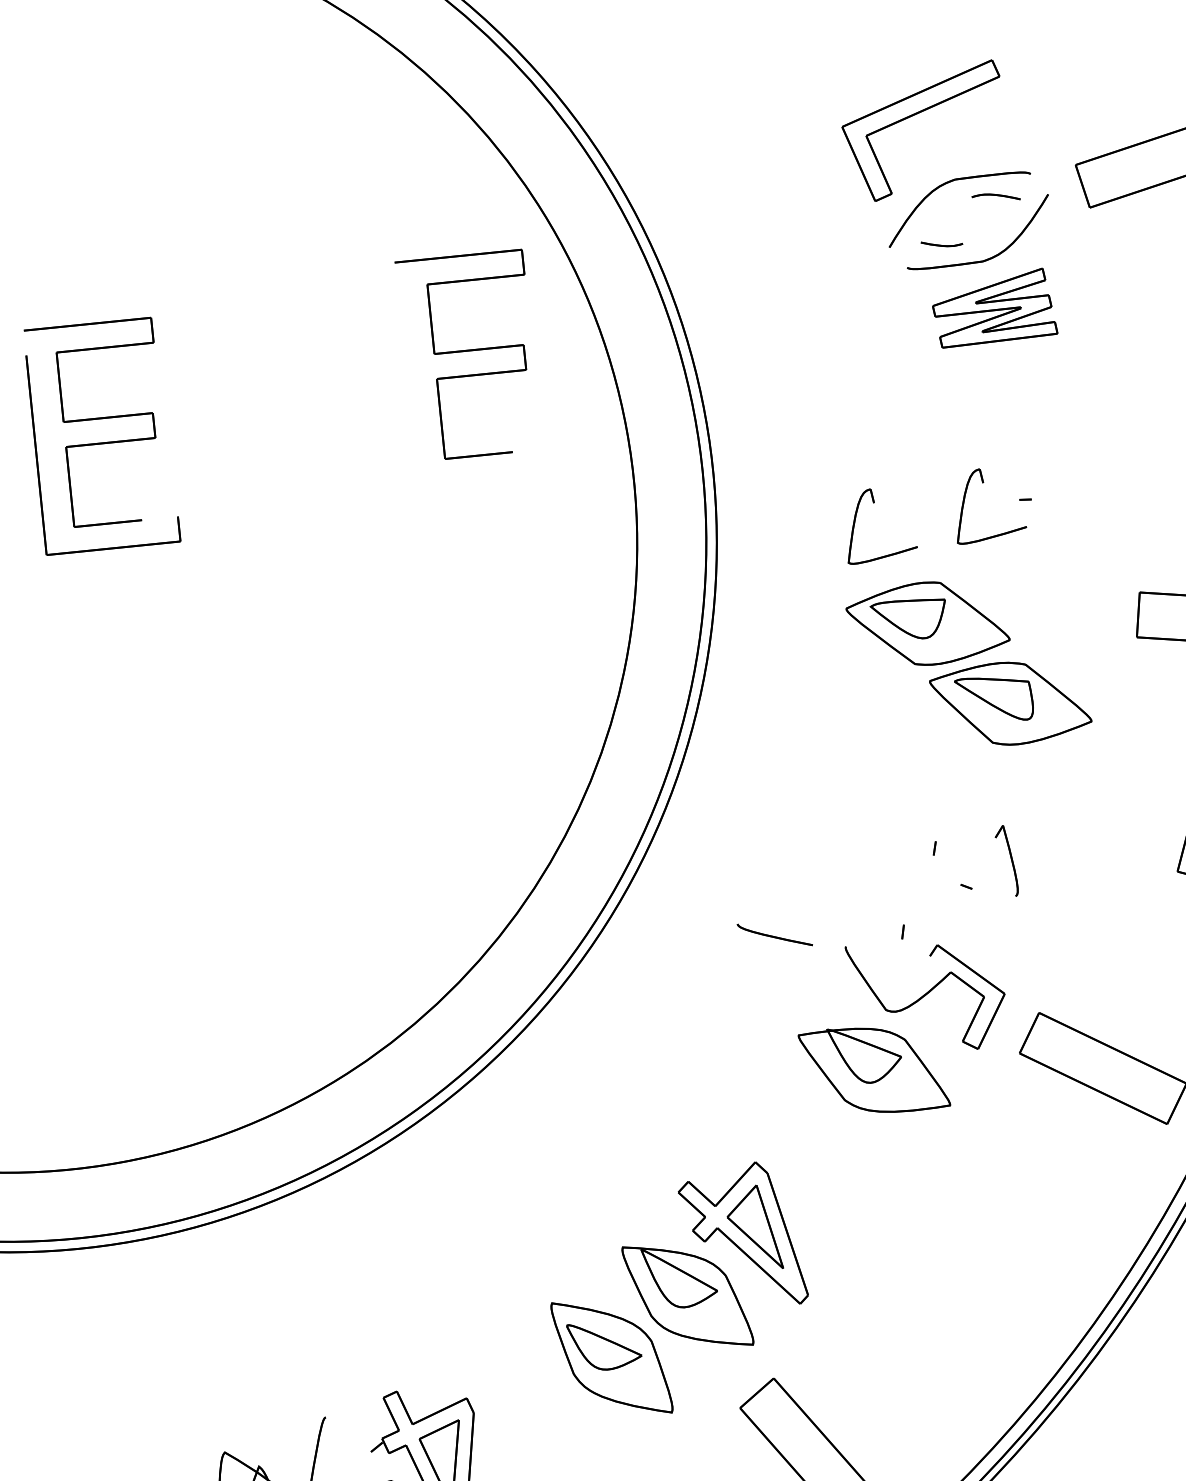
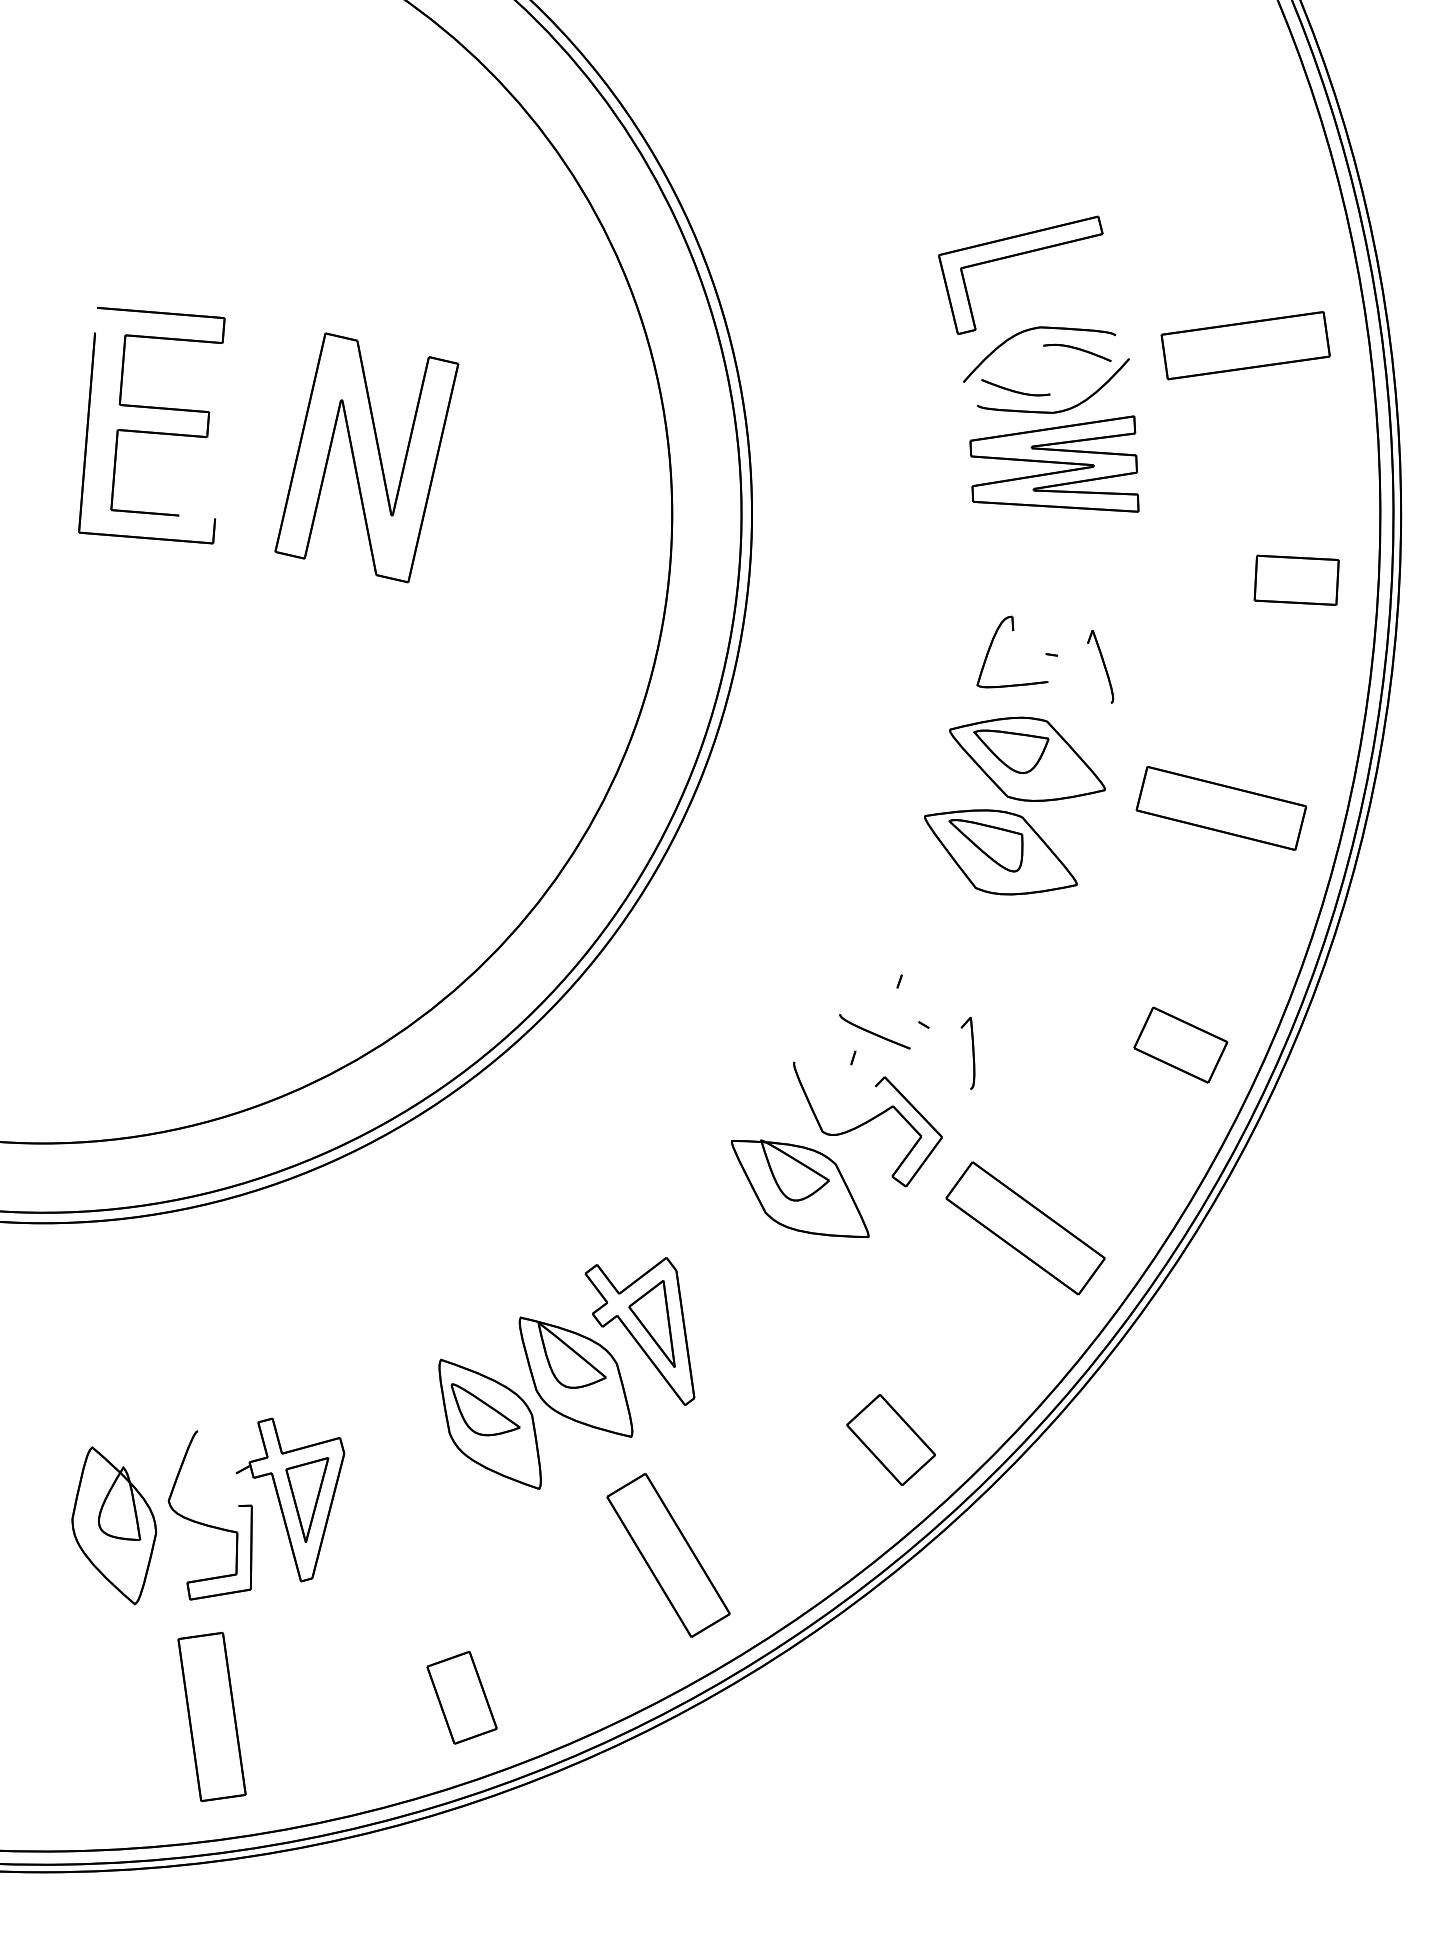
part: (996, 197) -> (1077, 352), size x1.43
part: (941, 243) -> (1015, 387), size x1.67
part: (993, 310) -> (1054, 463), size x1.43
part: (476, 352) -> (538, 411), removed
part: (315, 429) -> (366, 457), added
part: (873, 502) -> (901, 630), removed
part: (1075, 502) -> (1100, 666), added
part: (927, 622) -> (1027, 758), moved
part: (1006, 860) -> (967, 1052), moved
part: (774, 934) -> (874, 1031), moved
part: (1008, 1300) -> (890, 1439), added

